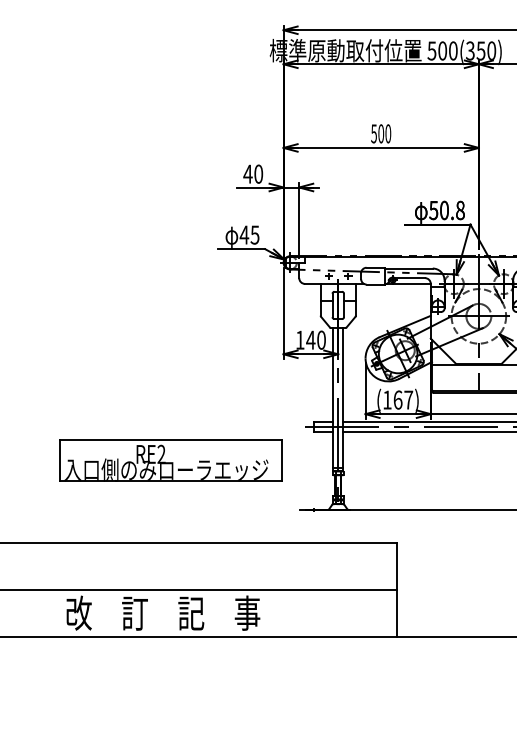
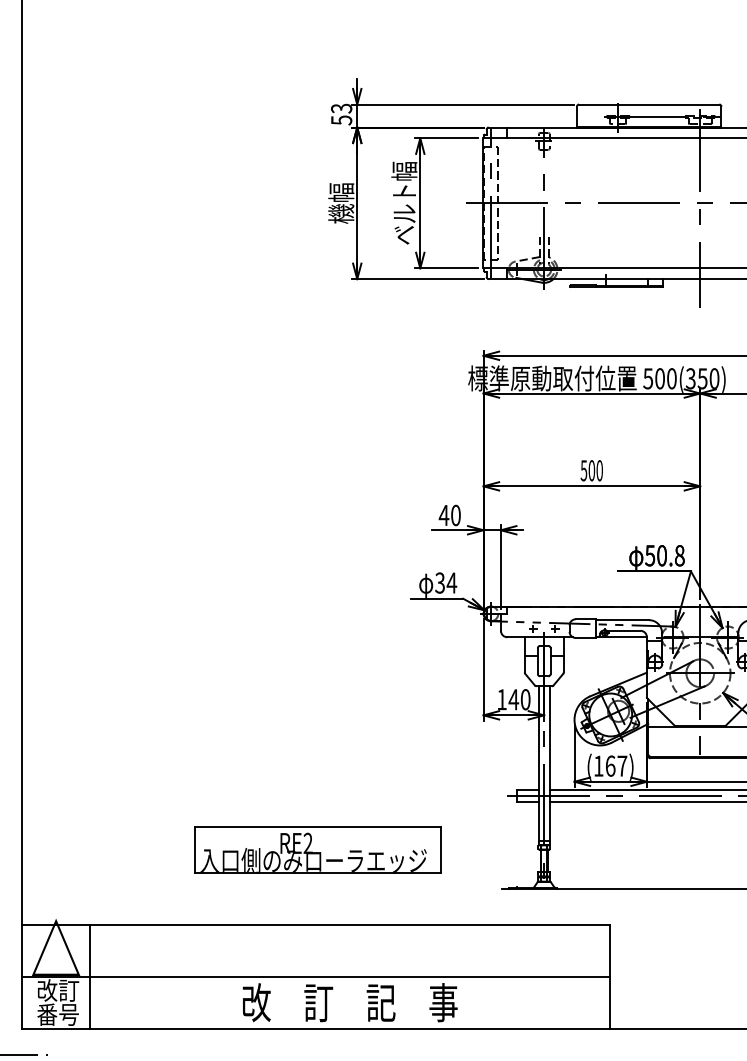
text: (249, 234) -> (445, 582), 45 -> 34
part: (169, 459) -> (317, 849), moved

